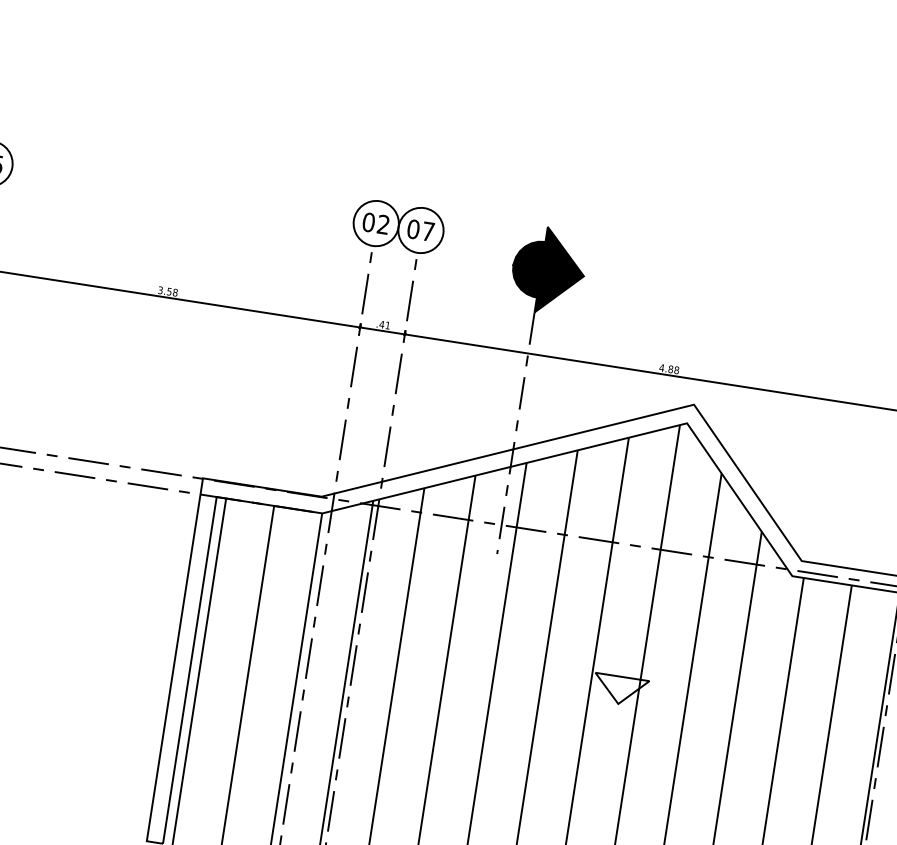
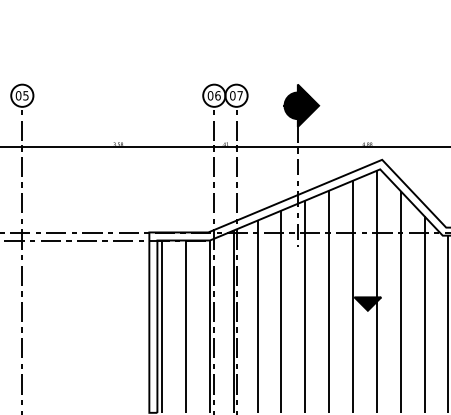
text: (382, 224) -> (217, 95), 02 -> 06
fill: (619, 689) -> (367, 303), added

